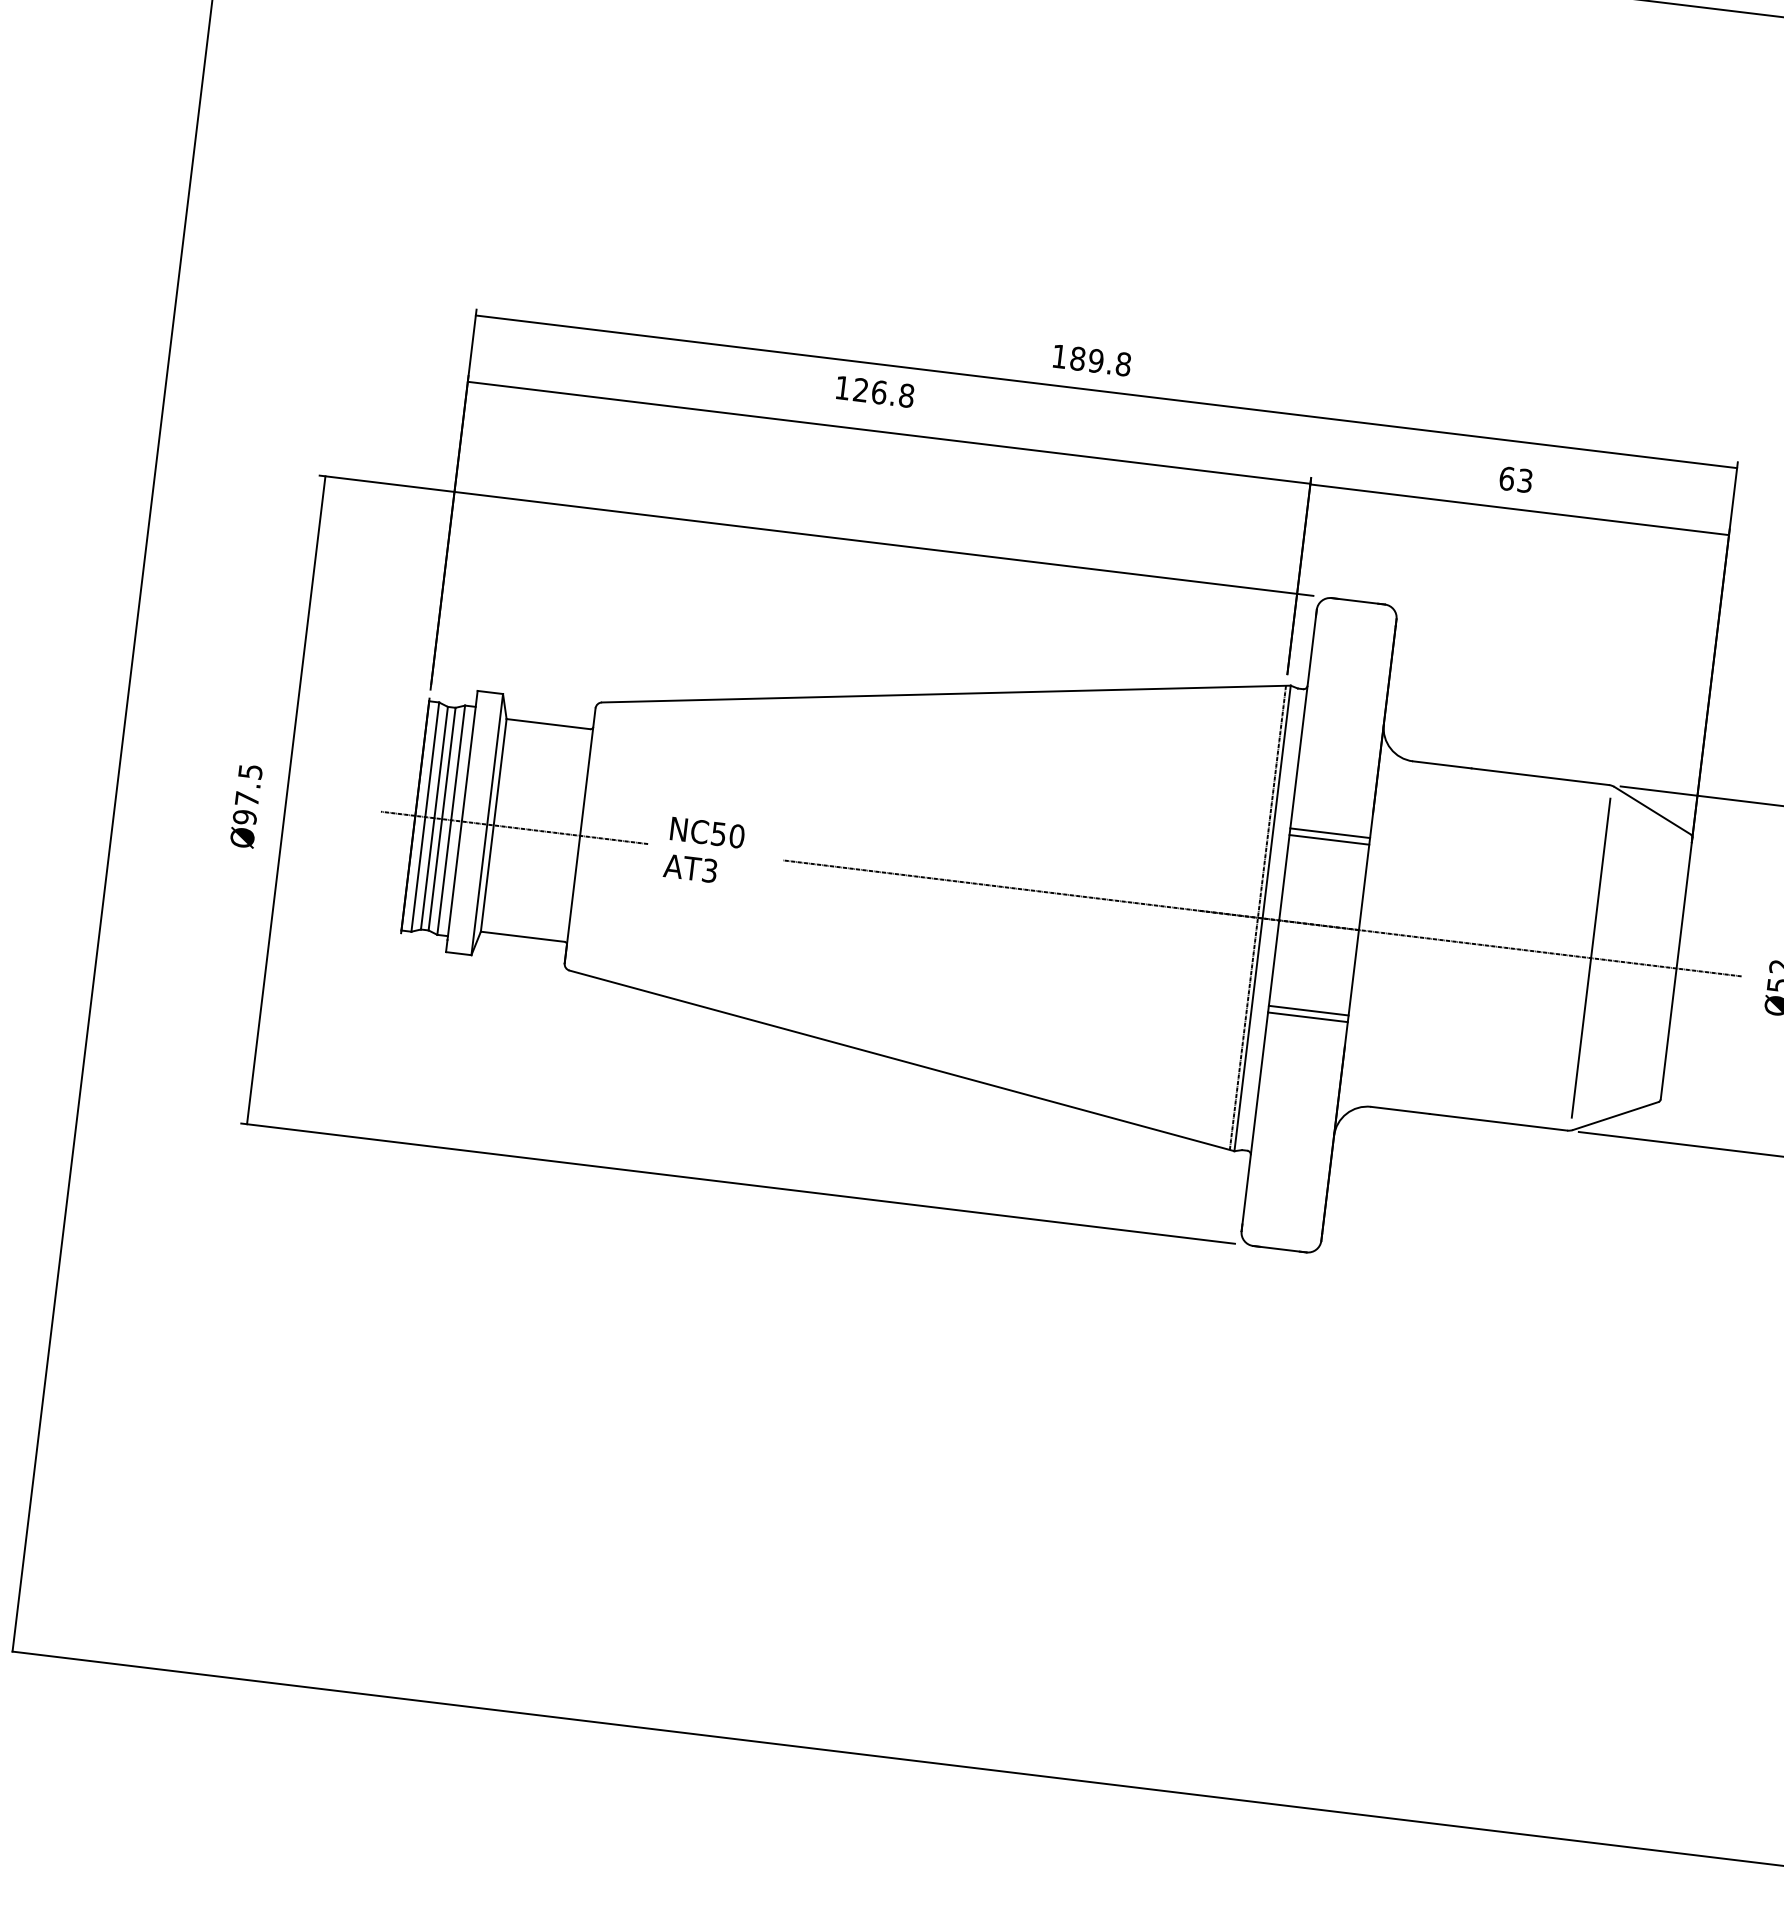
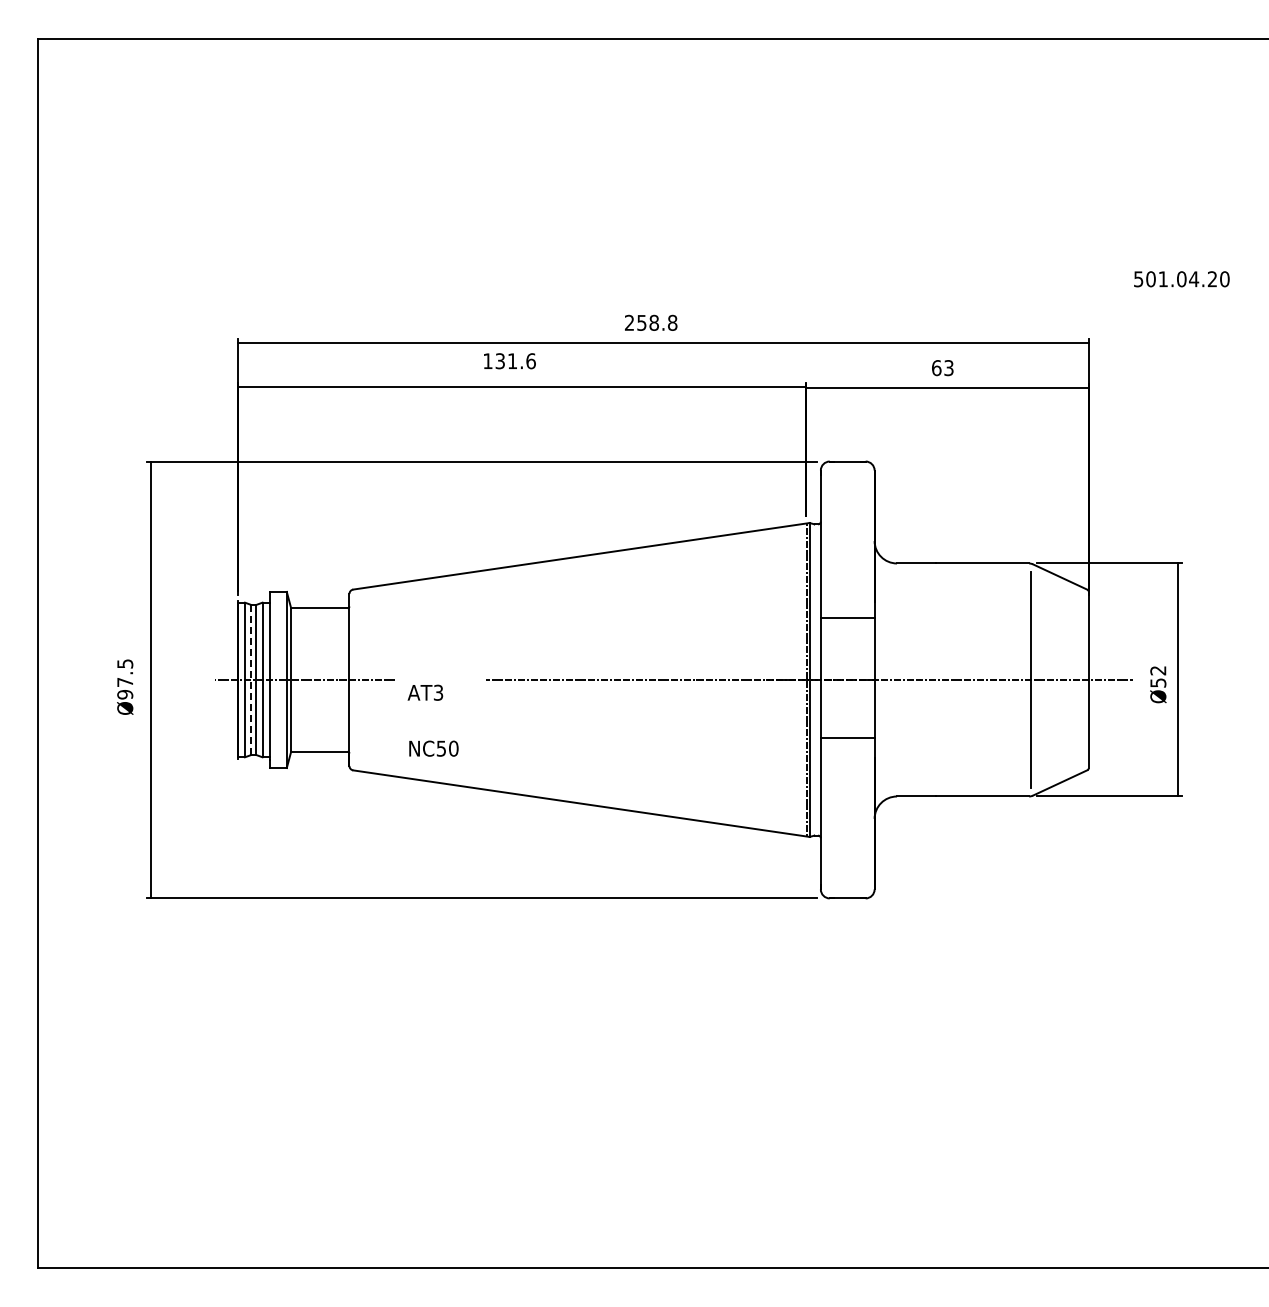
text: (1077, 358) -> (641, 322), 189.8 -> 258.8
text: (883, 393) -> (515, 361), 126.8 -> 131.6
line: (434, 817) -> (251, 679), solid -> dashed
text: (707, 832) -> (433, 748), moved
line: (1329, 839) -> (847, 622), removed
line: (1307, 1017) -> (847, 742), removed

